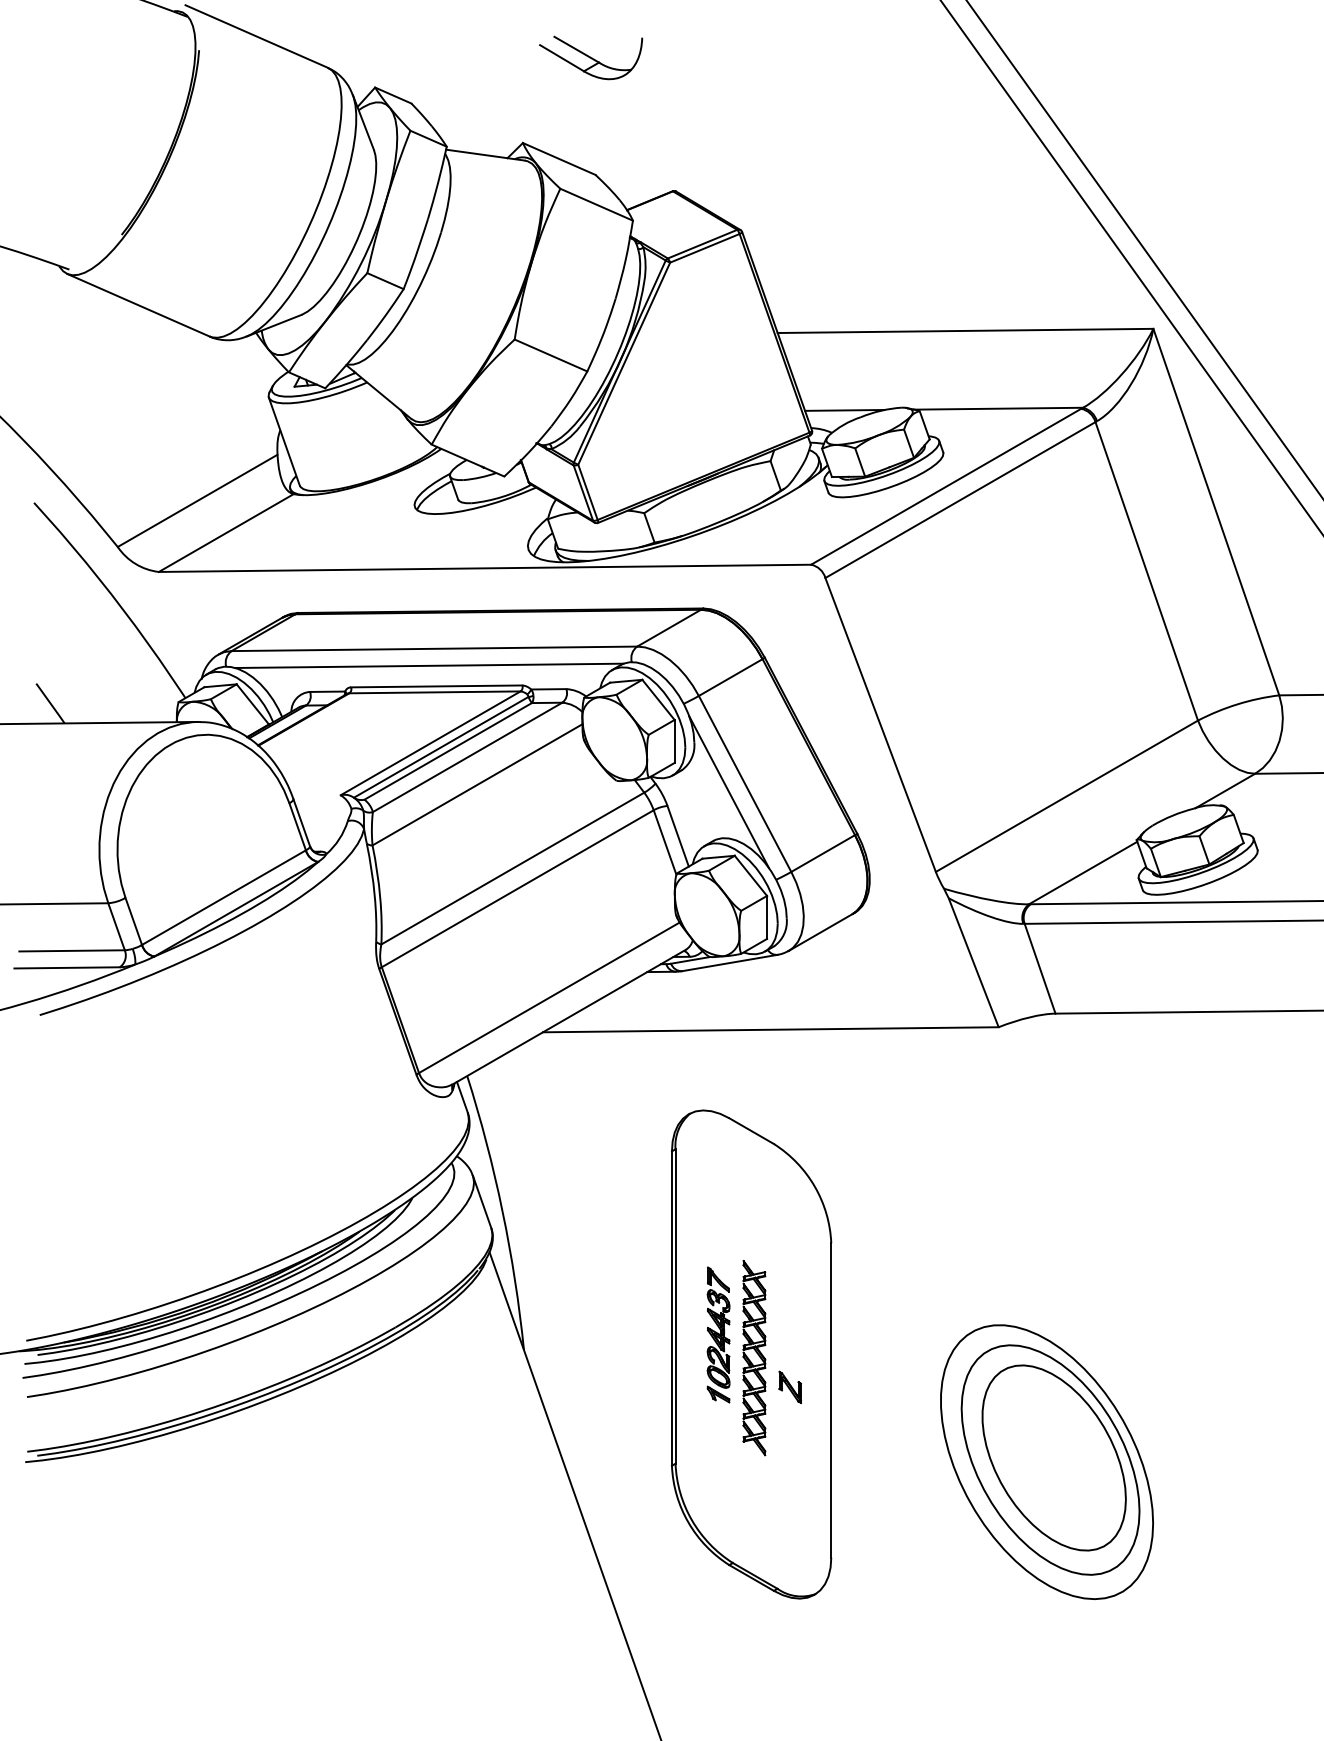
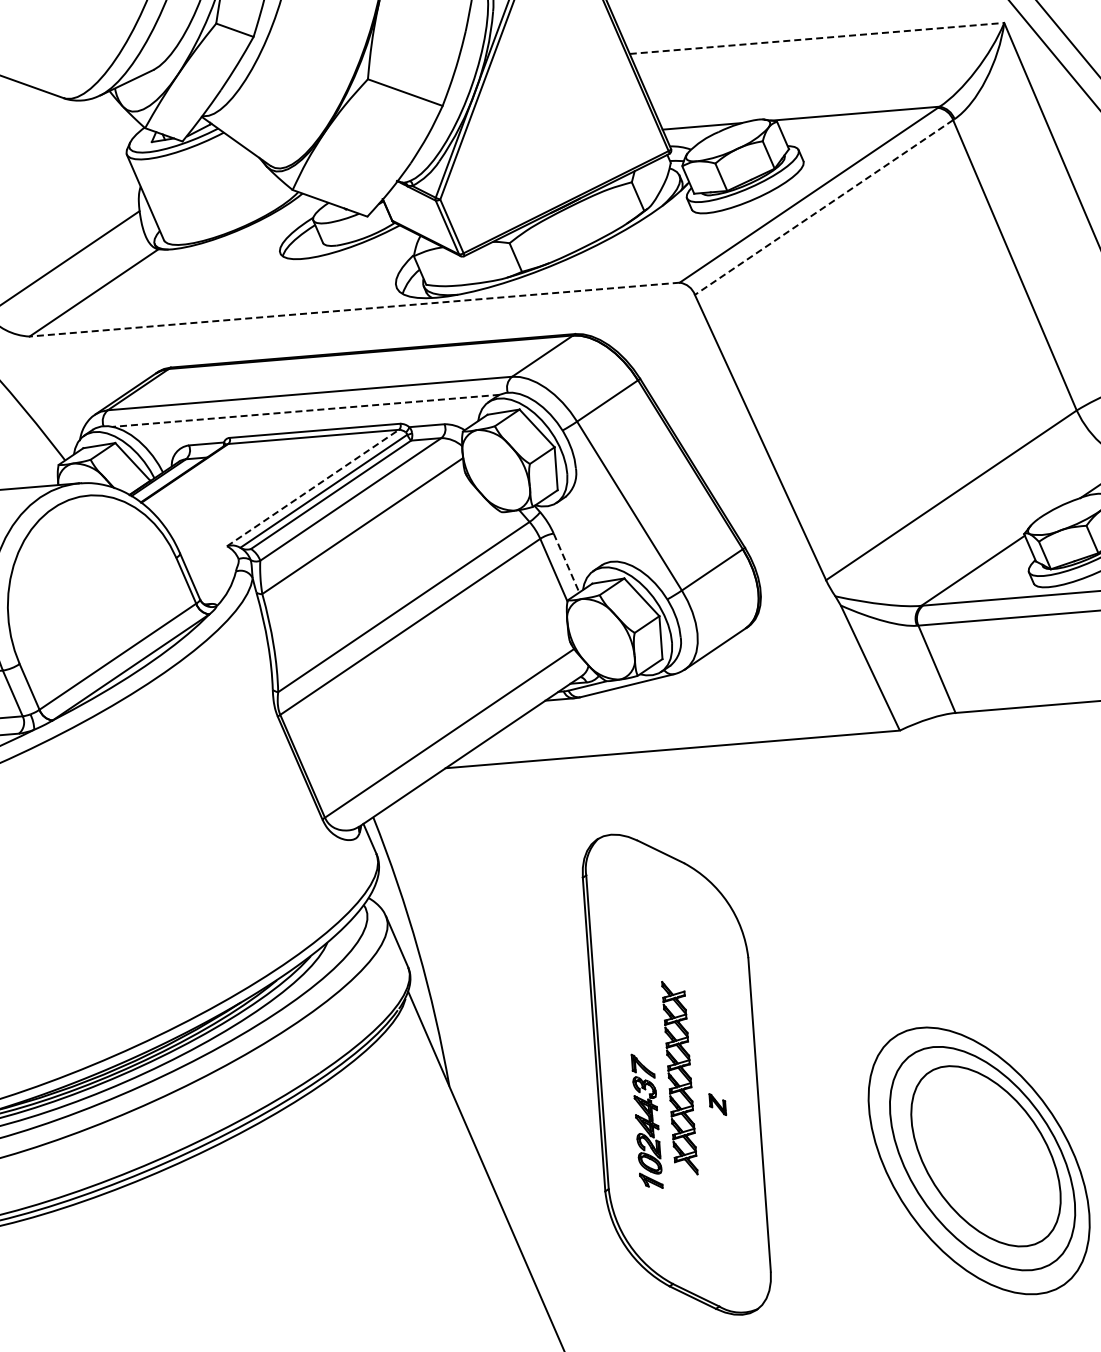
line: (965, 330) -> (816, 38), solid -> dashed
line: (960, 500) -> (824, 207), solid -> dashed
line: (484, 568) -> (354, 309), solid -> dashed
line: (428, 665) -> (305, 410), solid -> dashed
line: (430, 743) -> (312, 488), solid -> dashed
line: (728, 791) -> (613, 514), removed
line: (678, 836) -> (566, 563), solid -> dashed
part: (718, 1334) -> (646, 1120), moved
part: (790, 1386) -> (717, 1103), size x0.7

